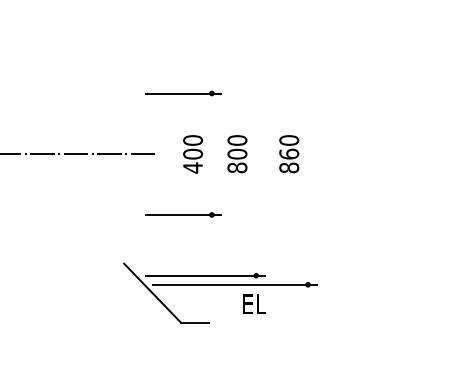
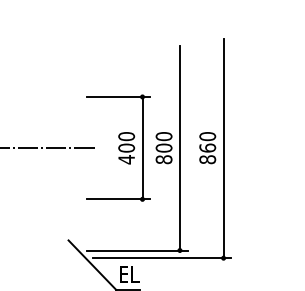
line: (211, 154) -> (142, 148), added
line: (256, 154) -> (180, 148), added
line: (308, 154) -> (223, 148), added
text: (254, 303) -> (129, 273), moved

